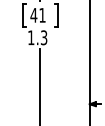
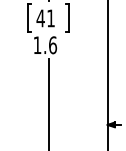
text: (44, 37) -> (53, 45), 1.3 -> 1.6

